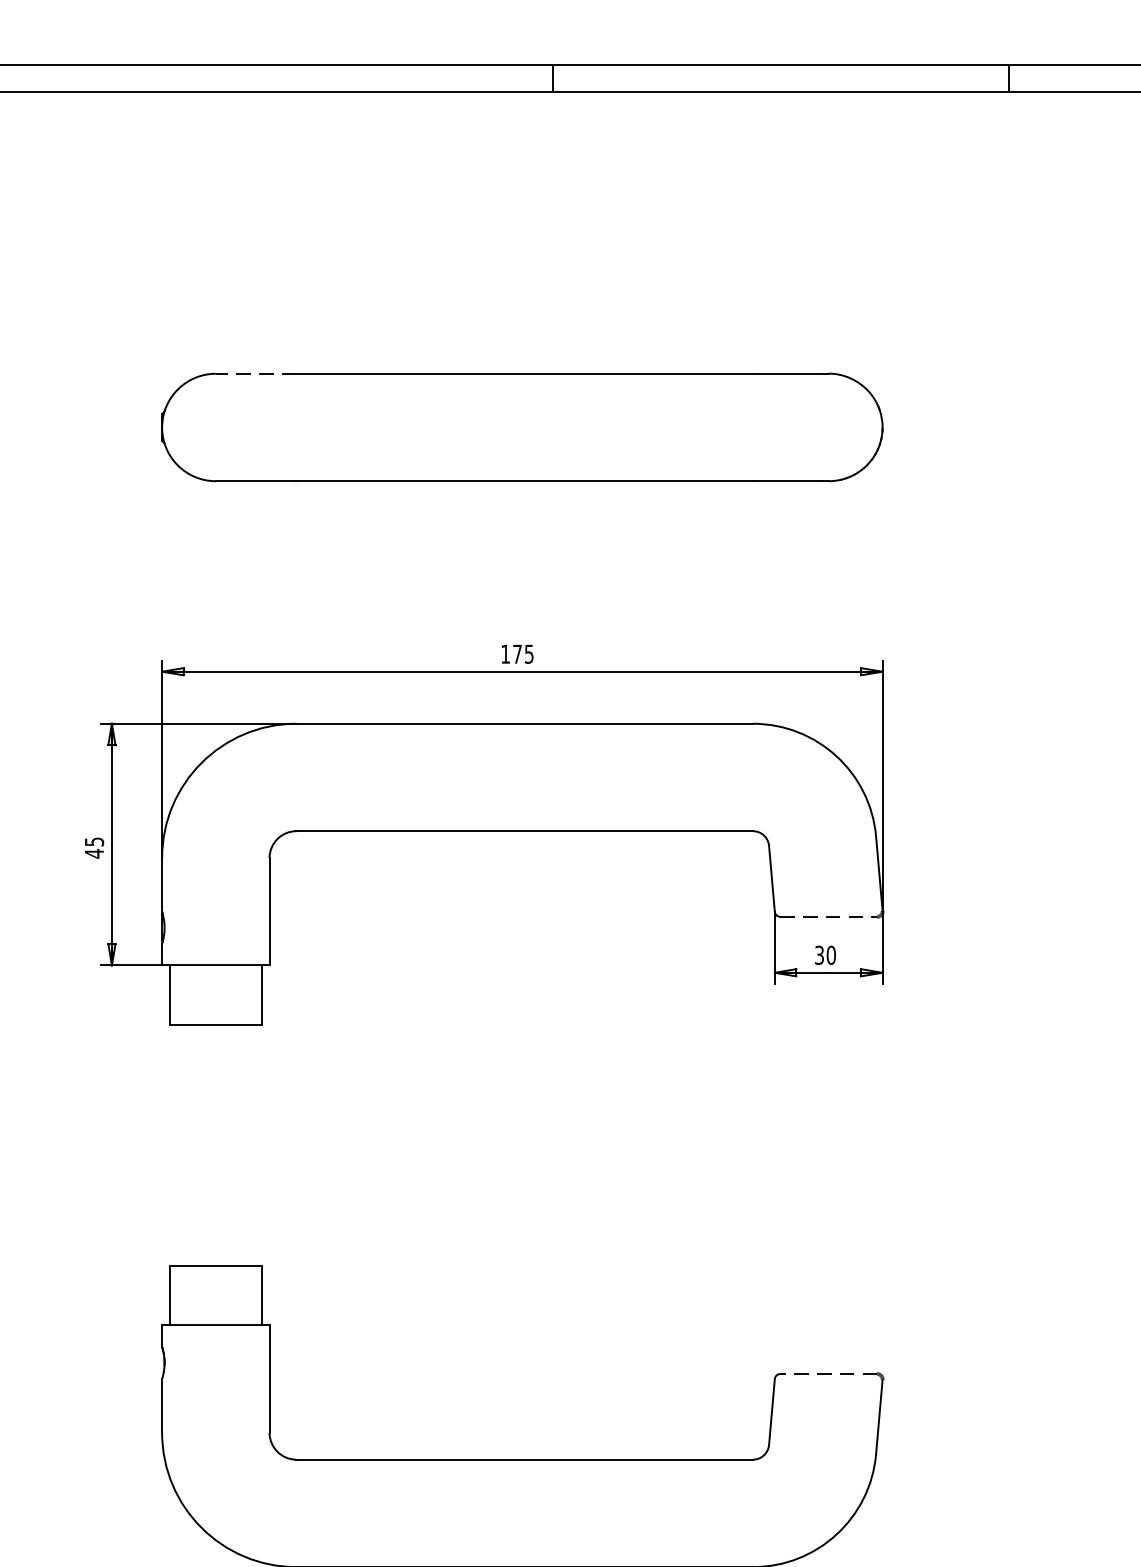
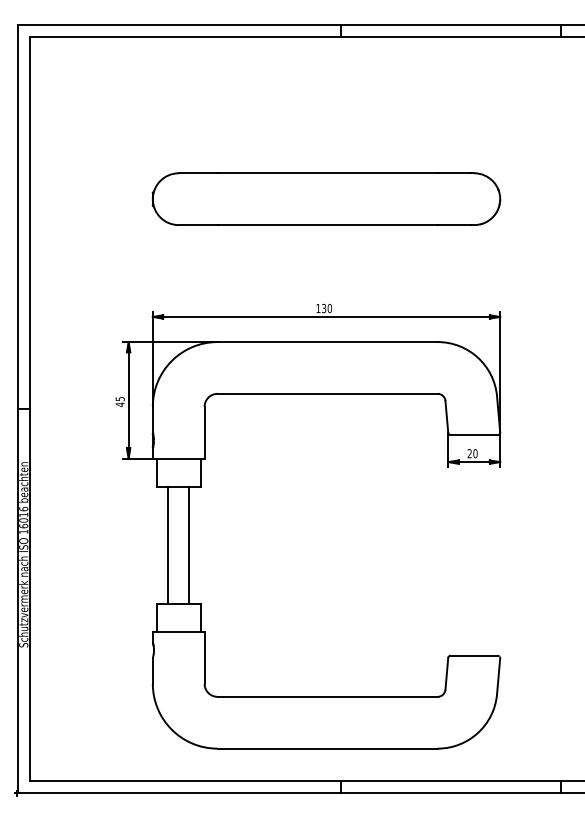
line: (254, 374) -> (197, 173), dashed -> solid
text: (524, 654) -> (327, 308), 175 -> 130
line: (829, 917) -> (474, 435), dashed -> solid
text: (818, 956) -> (469, 454), 30 -> 20
line: (194, 1145) -> (168, 545), added
line: (238, 1145) -> (189, 545), added
line: (827, 1373) -> (473, 655), dashed -> solid

